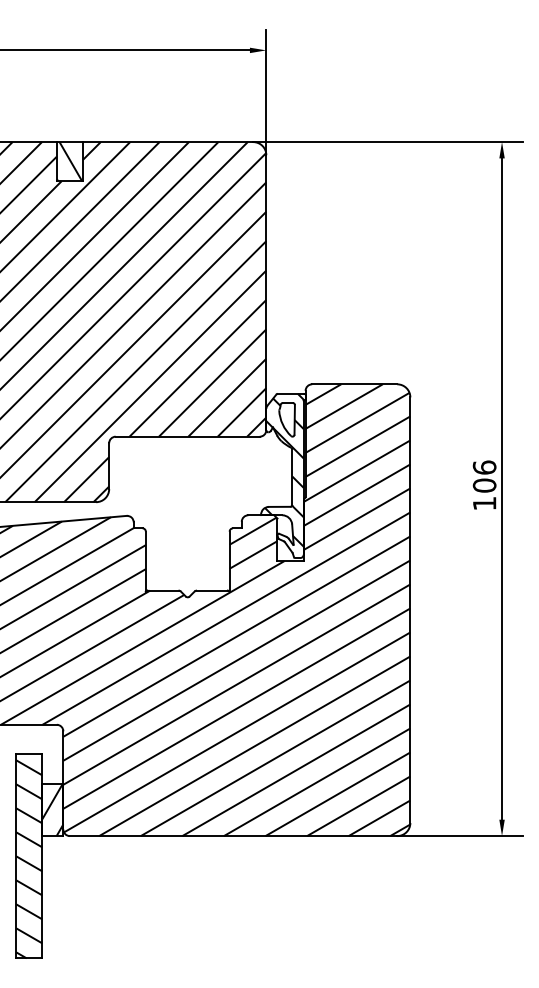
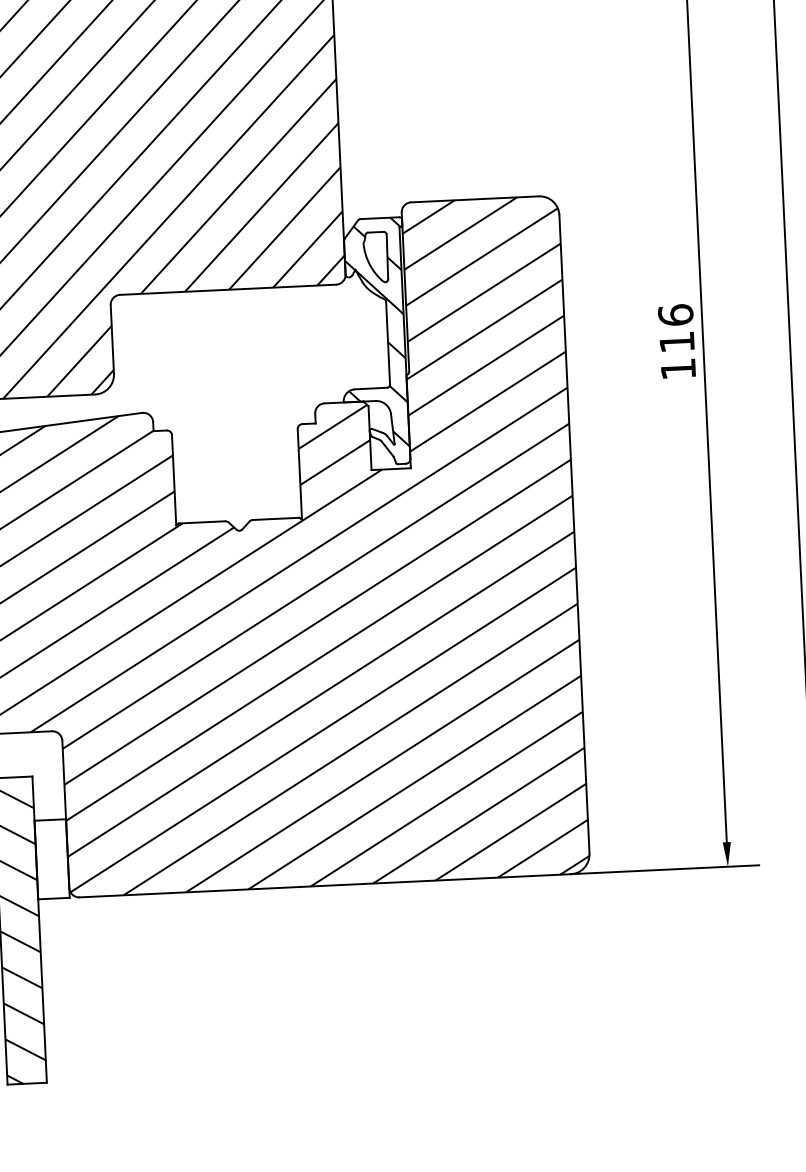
text: (484, 485) -> (676, 341), 106 -> 116
hatch: (52, 809) -> (51, 858), removed

